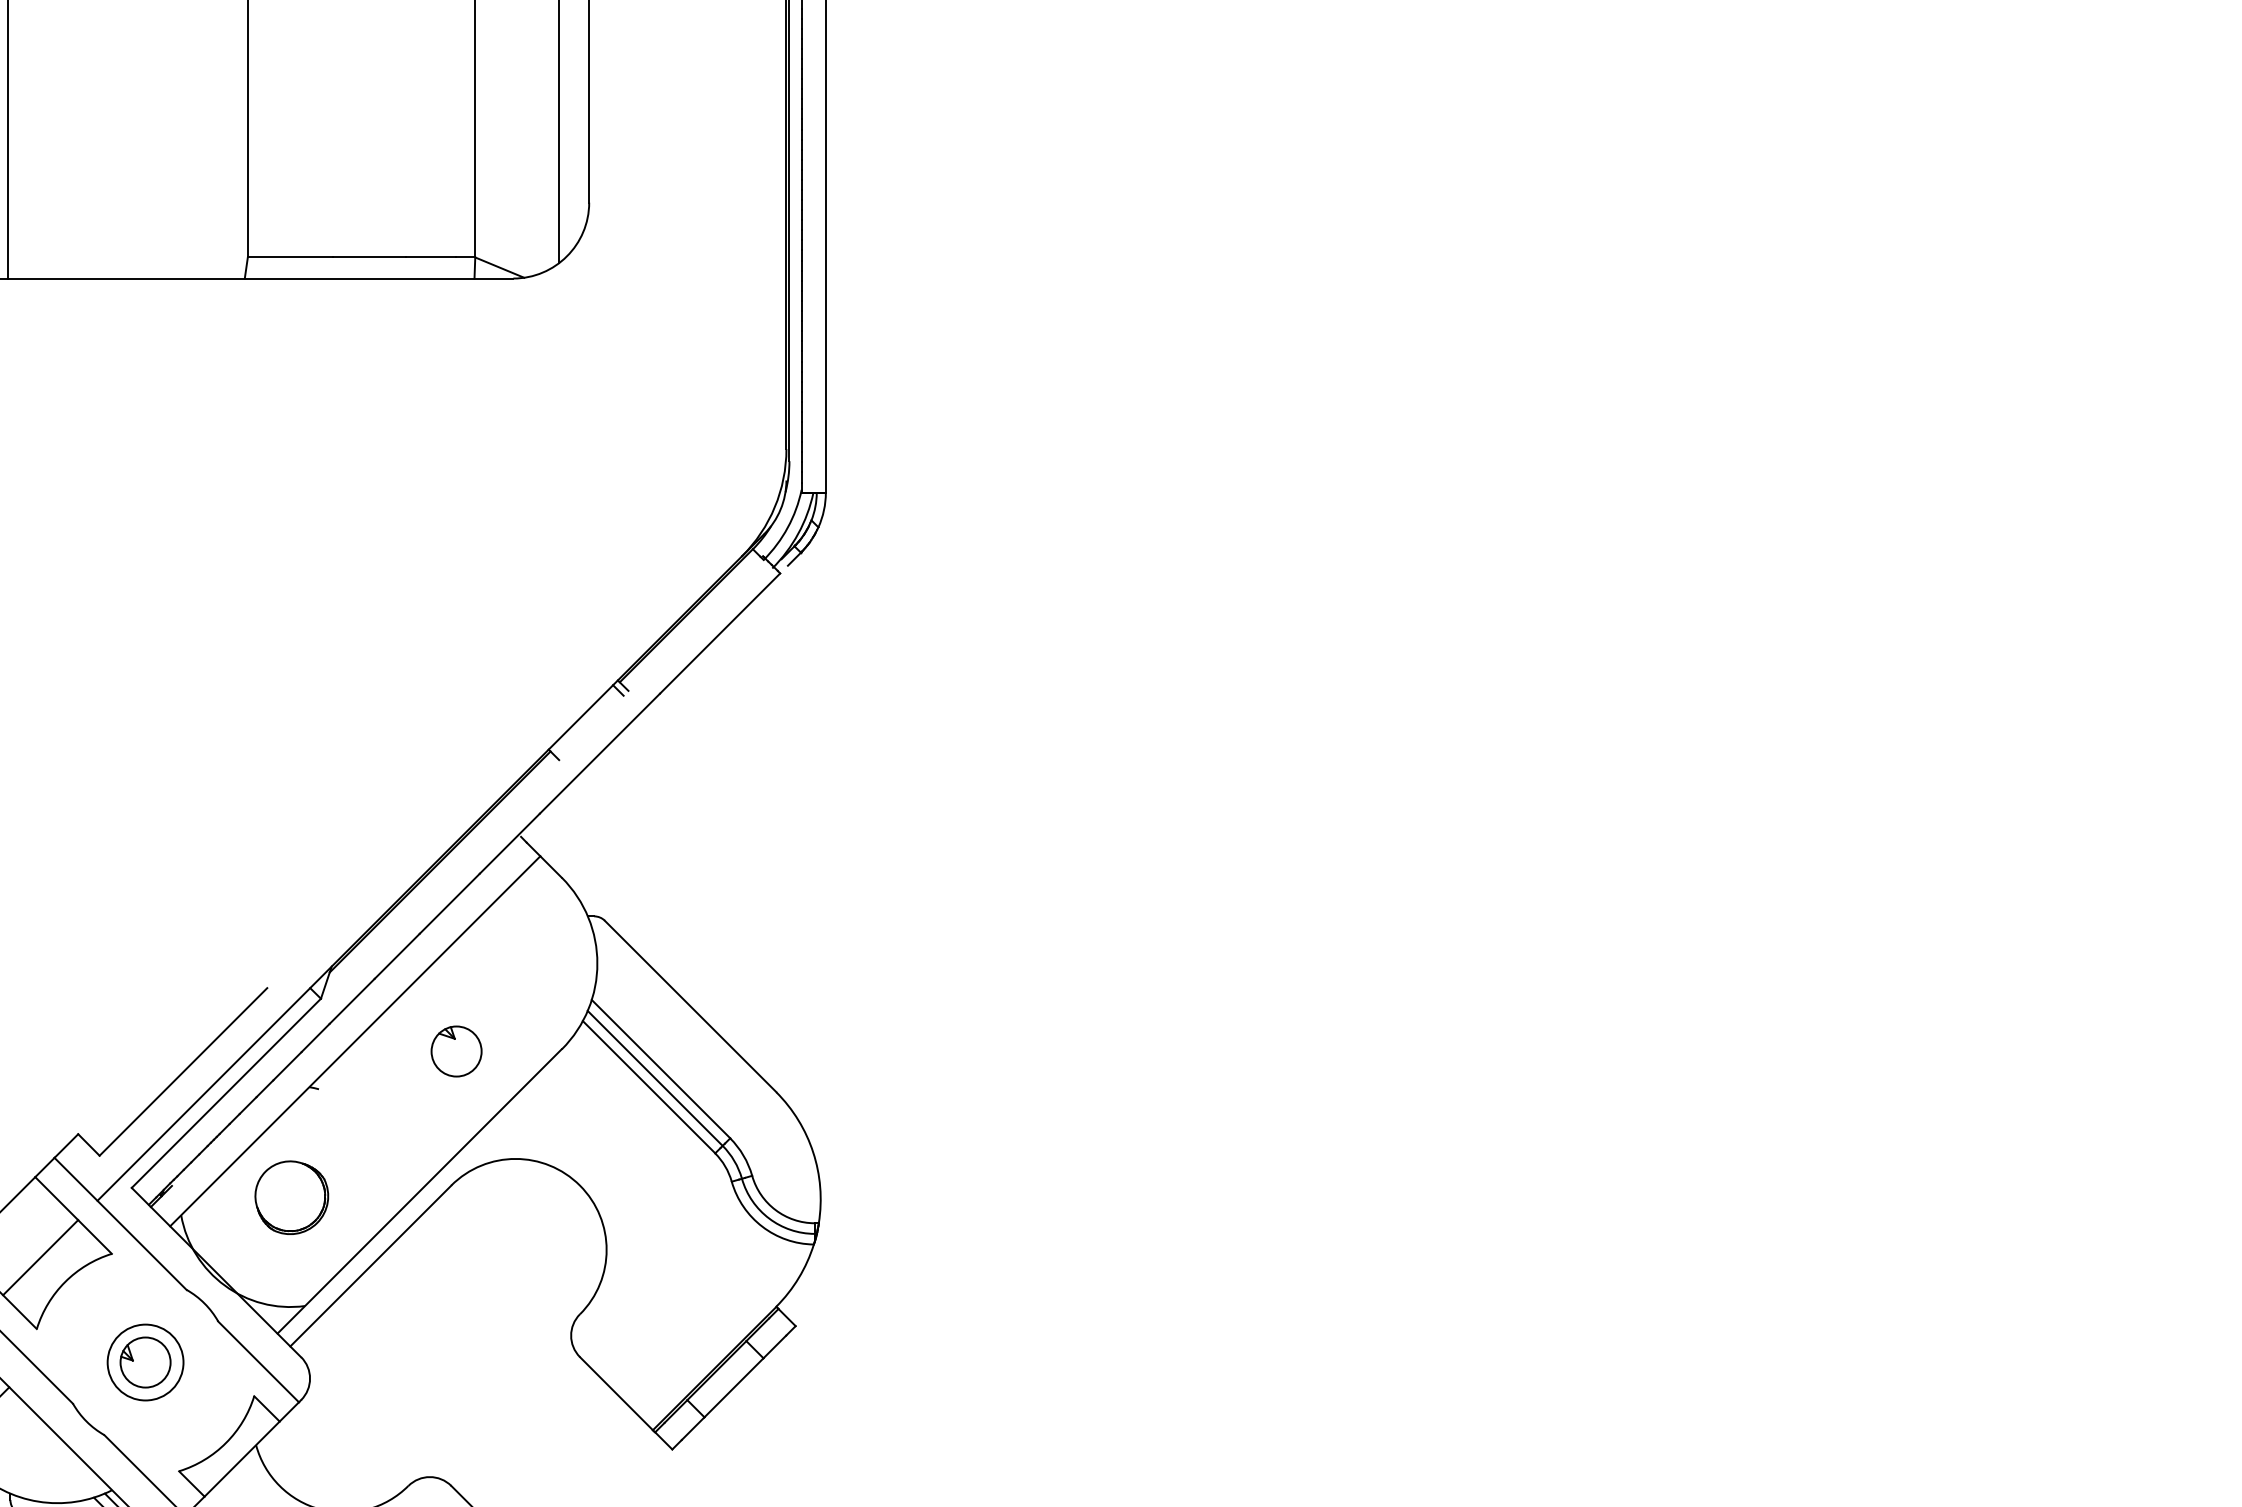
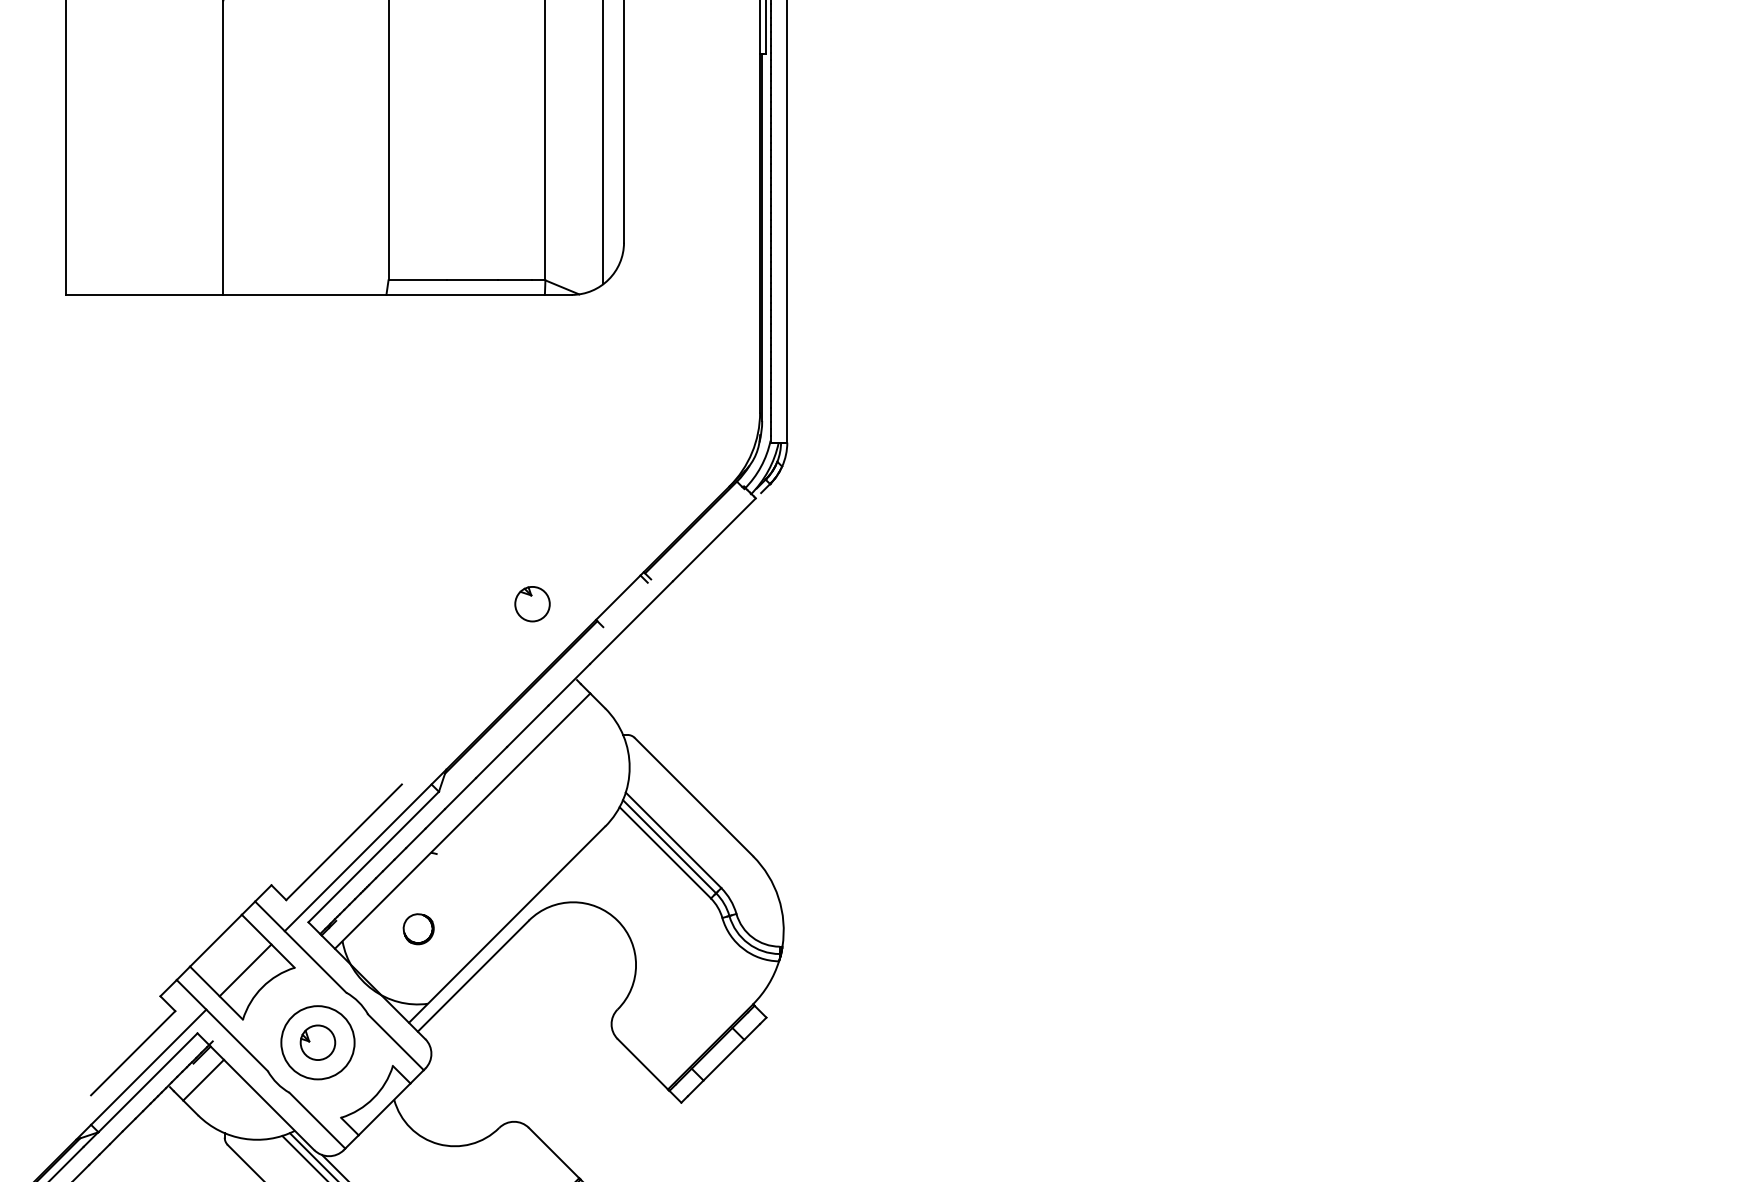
part: (456, 1051) -> (532, 604), moved
part: (291, 1198) -> (418, 929), size x0.6
circle: (144, 1362) -> (317, 1042), size x1.4

